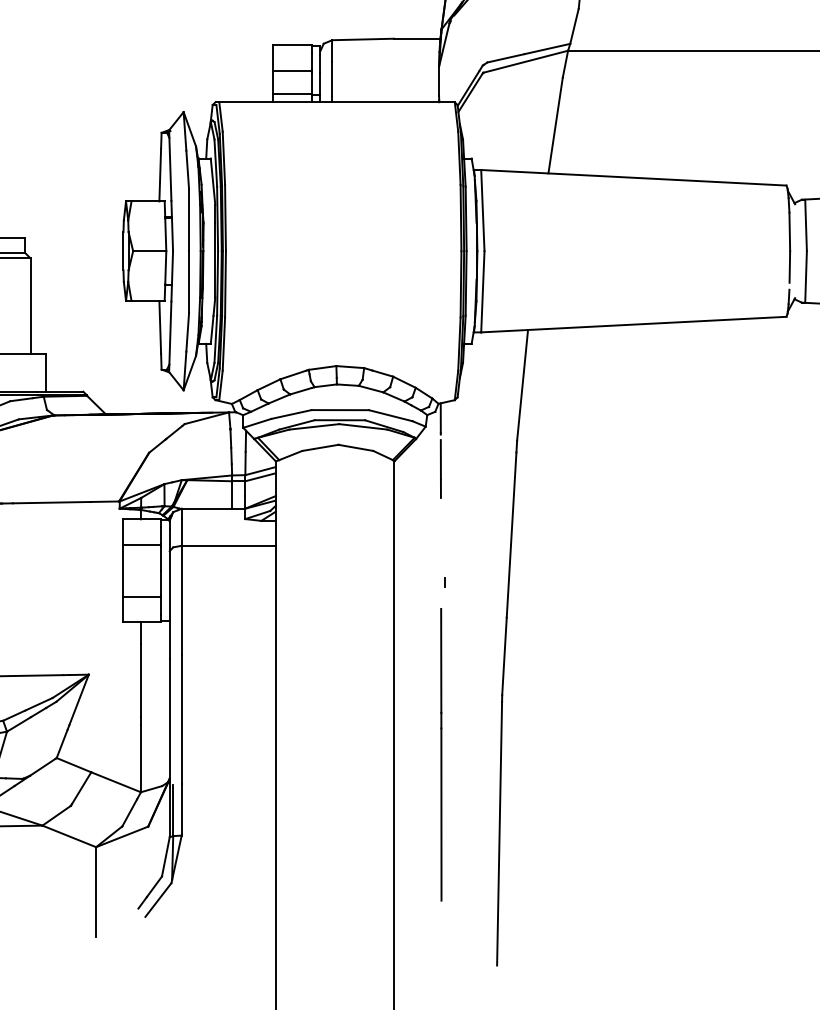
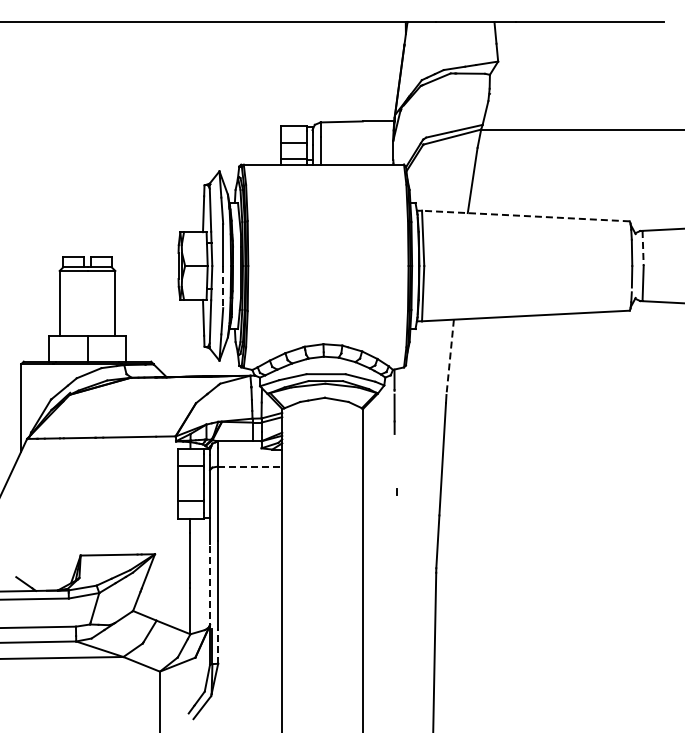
line: (633, 178) -> (525, 216), solid -> dashed
line: (806, 225) -> (643, 248), solid -> dashed
line: (189, 282) -> (223, 287), solid -> dashed
line: (523, 385) -> (450, 357), solid -> dashed
line: (229, 545) -> (250, 466), solid -> dashed
line: (170, 722) -> (210, 586), solid -> dashed
line: (440, 754) -> (394, 608), removed
line: (182, 808) -> (218, 645), solid -> dashed

